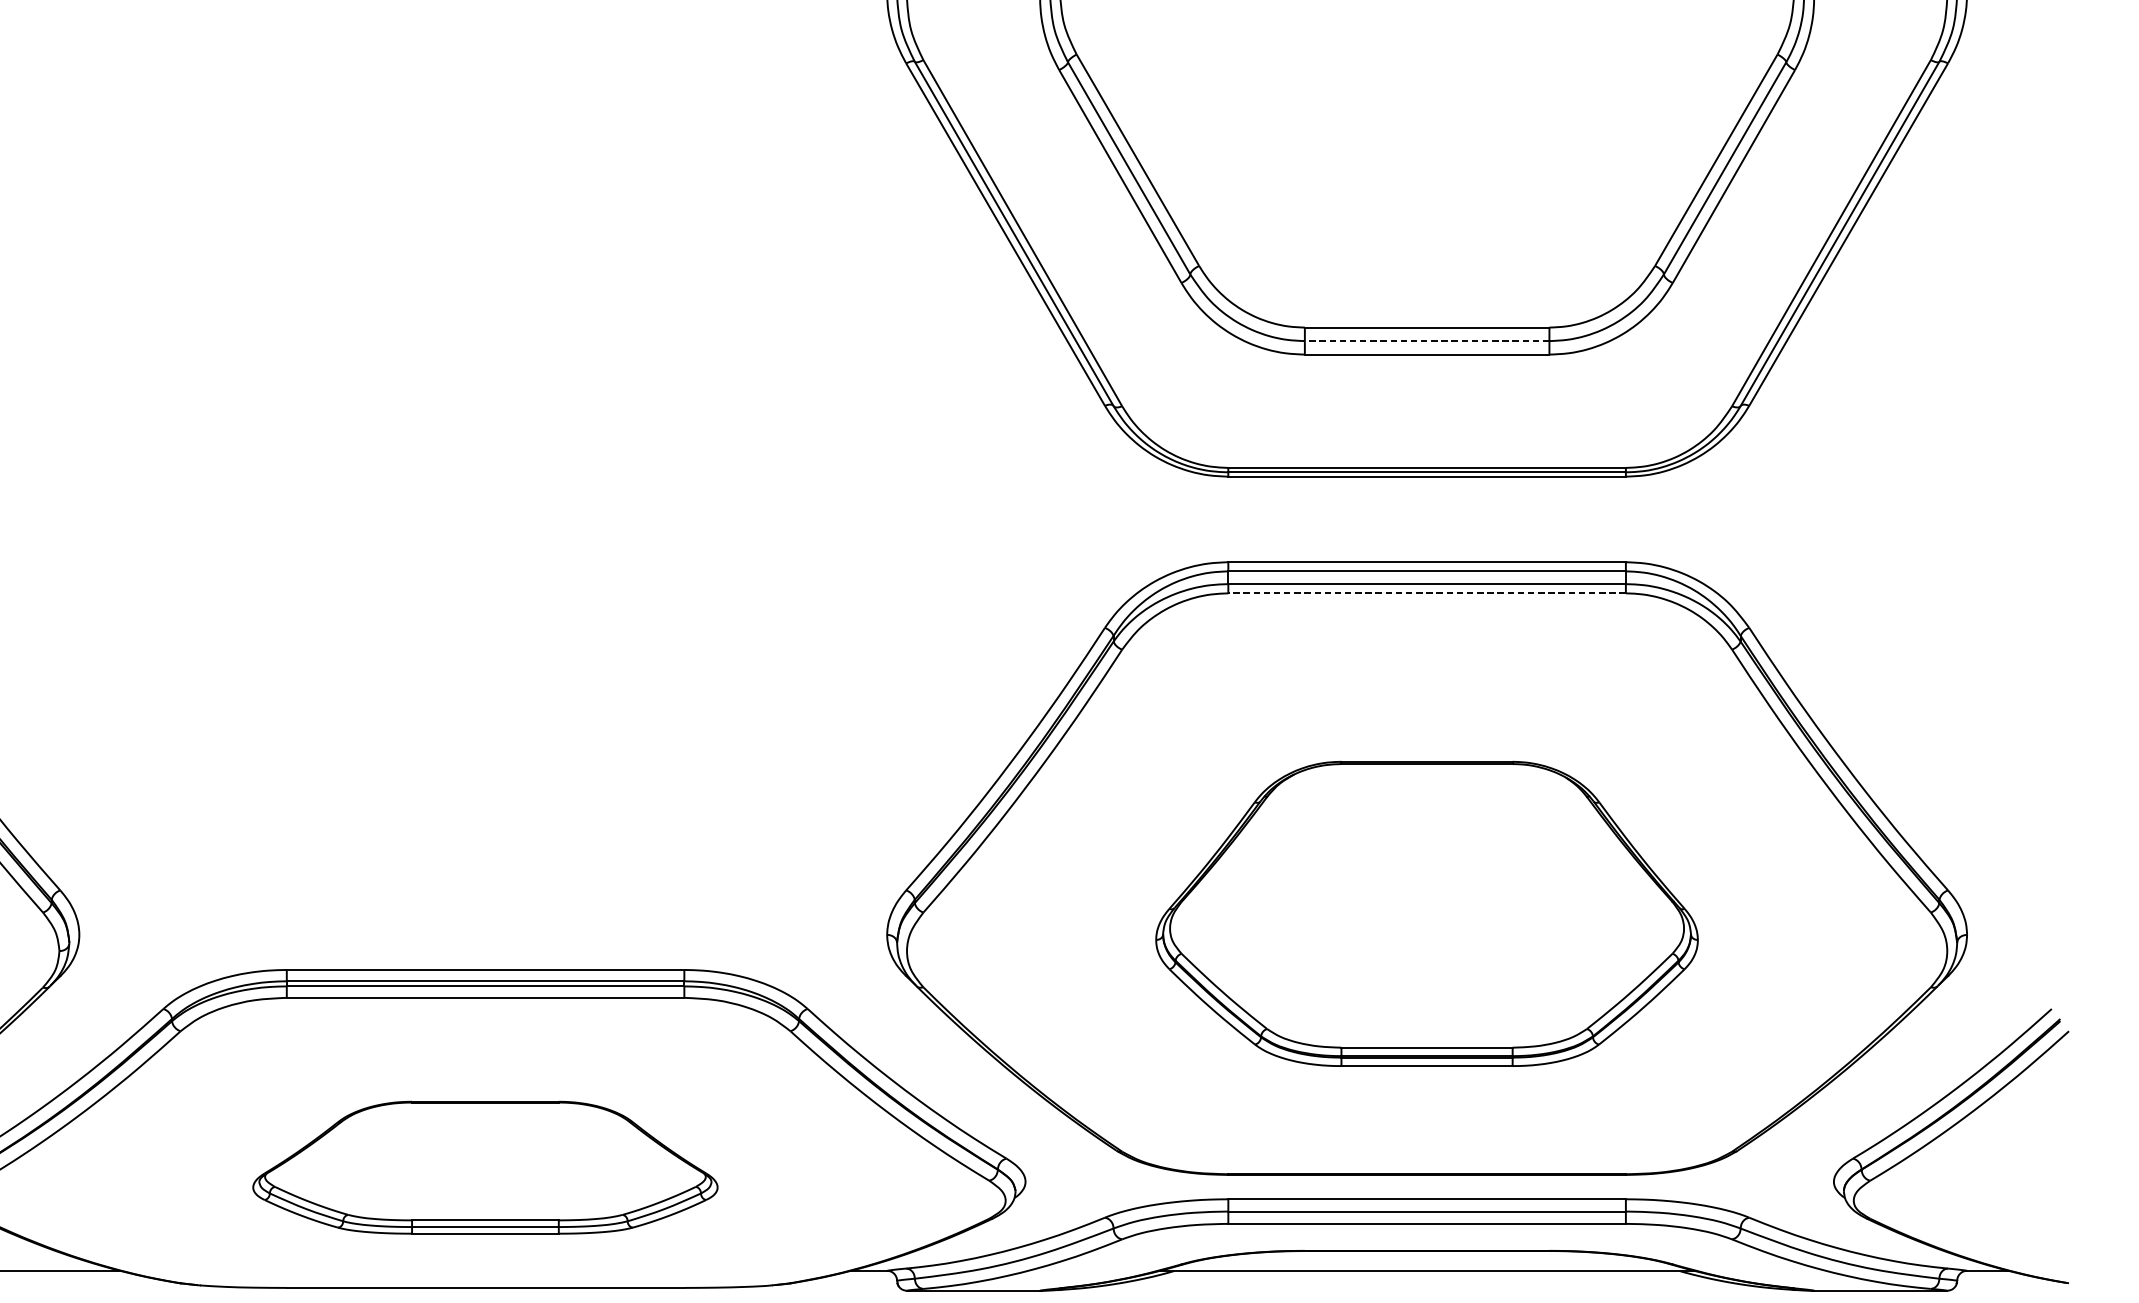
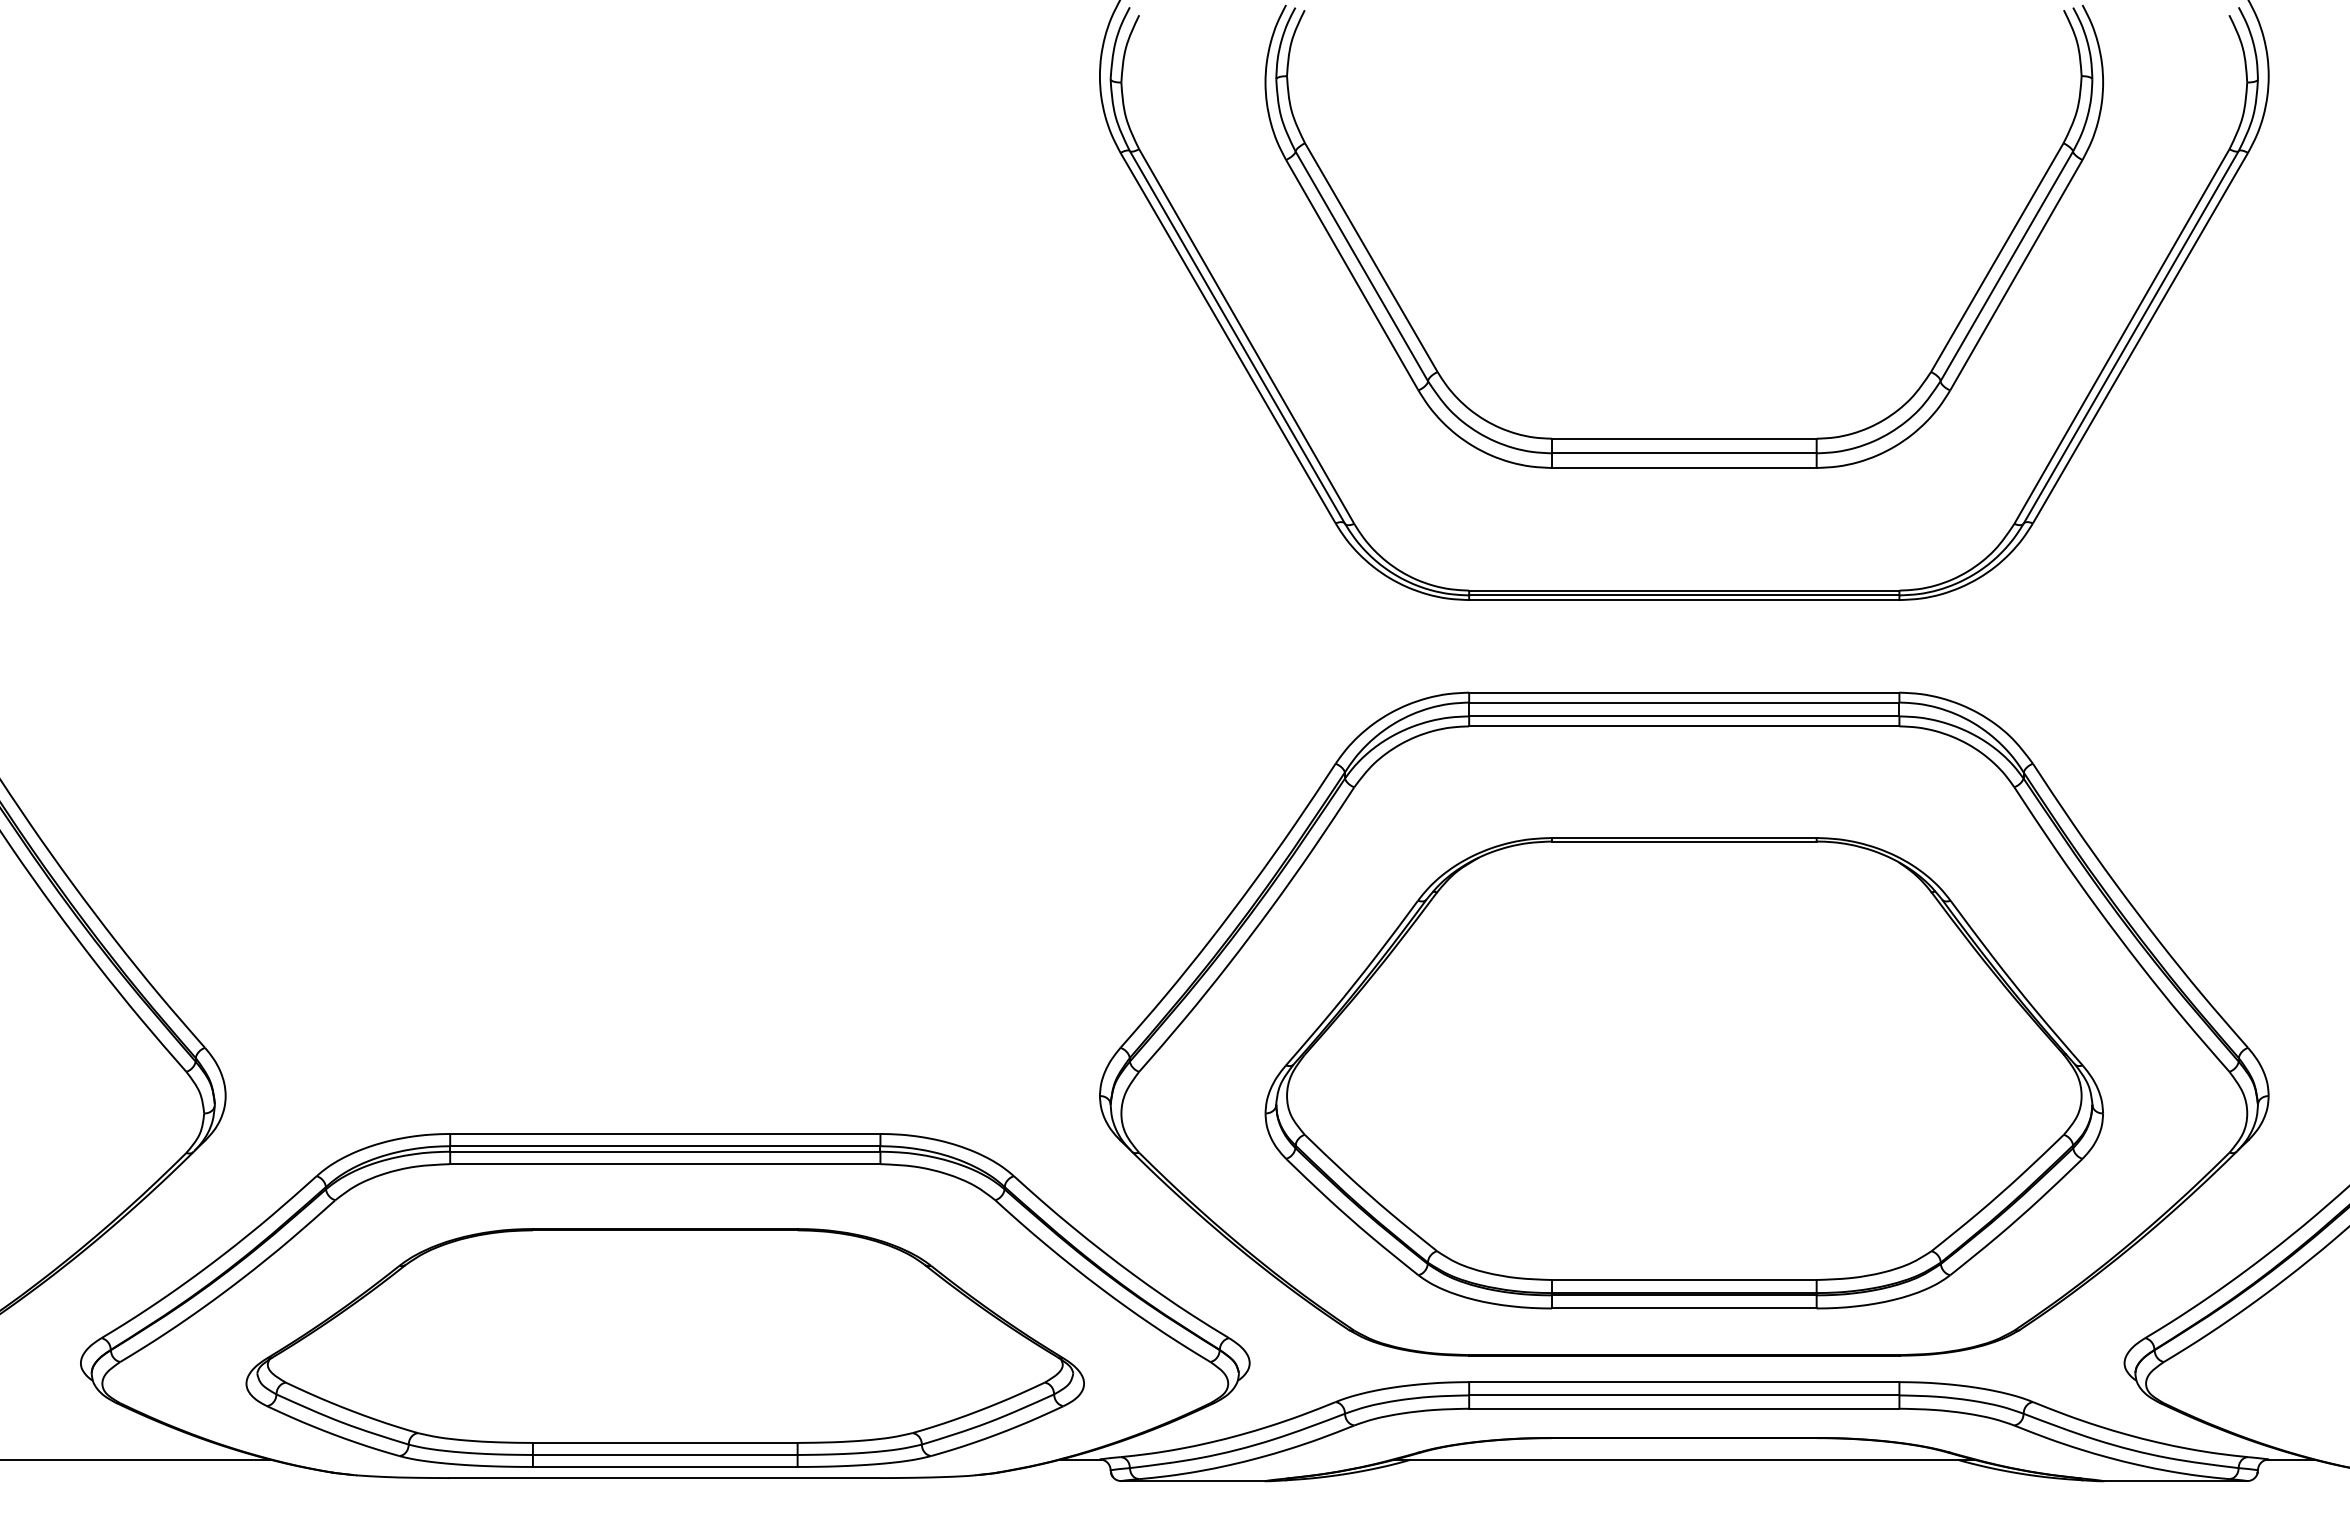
line: (1426, 341) -> (1683, 453), dashed -> solid
line: (1426, 593) -> (1683, 726), dashed -> solid
part: (1426, 914) -> (1683, 1073), size x1.43
part: (484, 1167) -> (664, 1347), size x1.67

